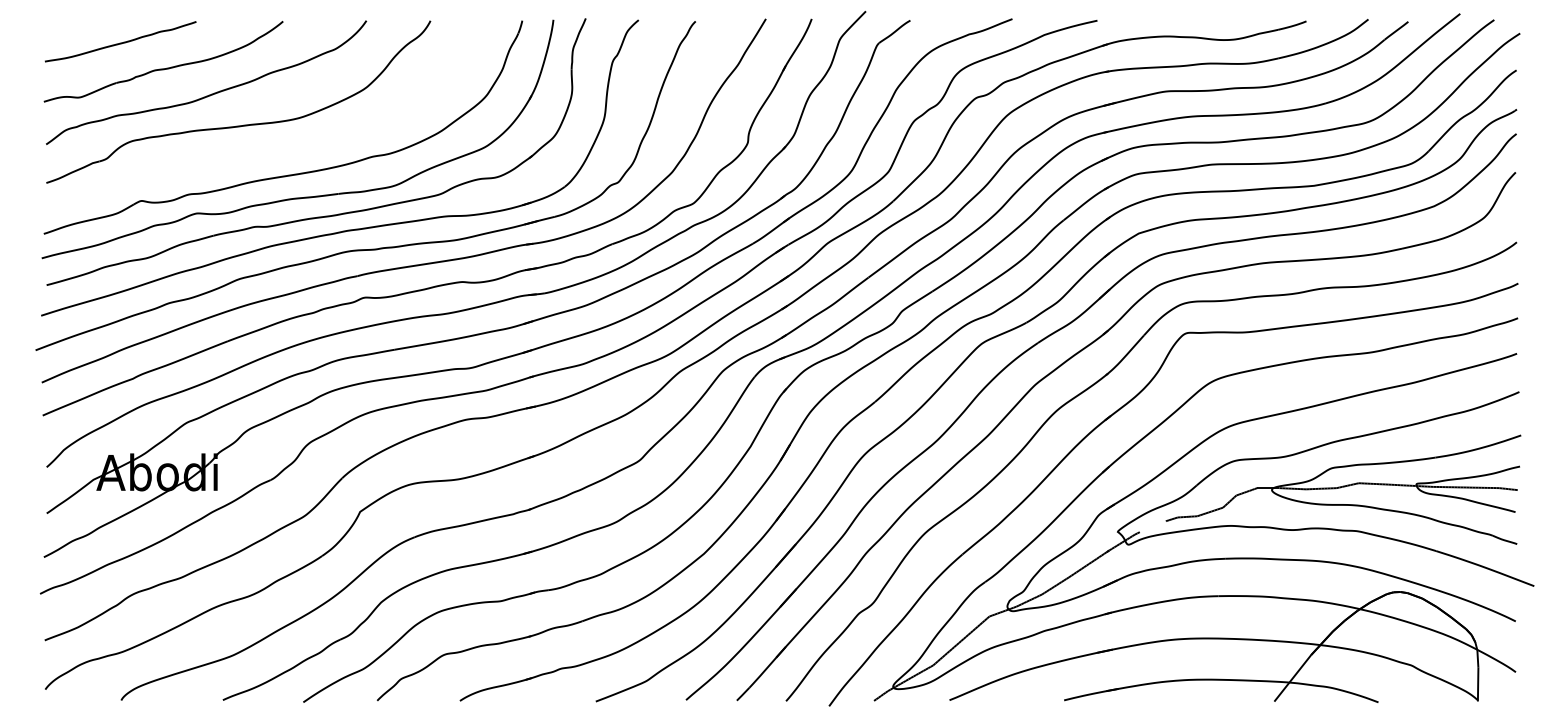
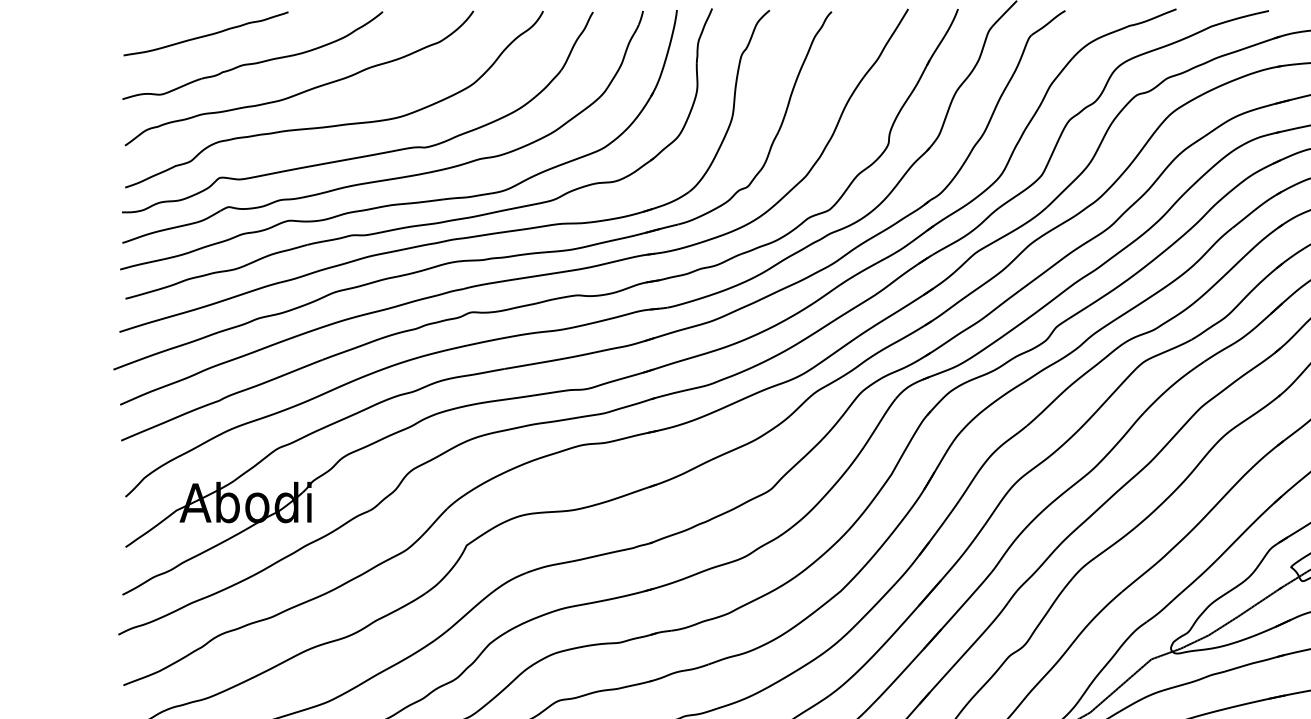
part: (264, 153) -> (362, 155), added

